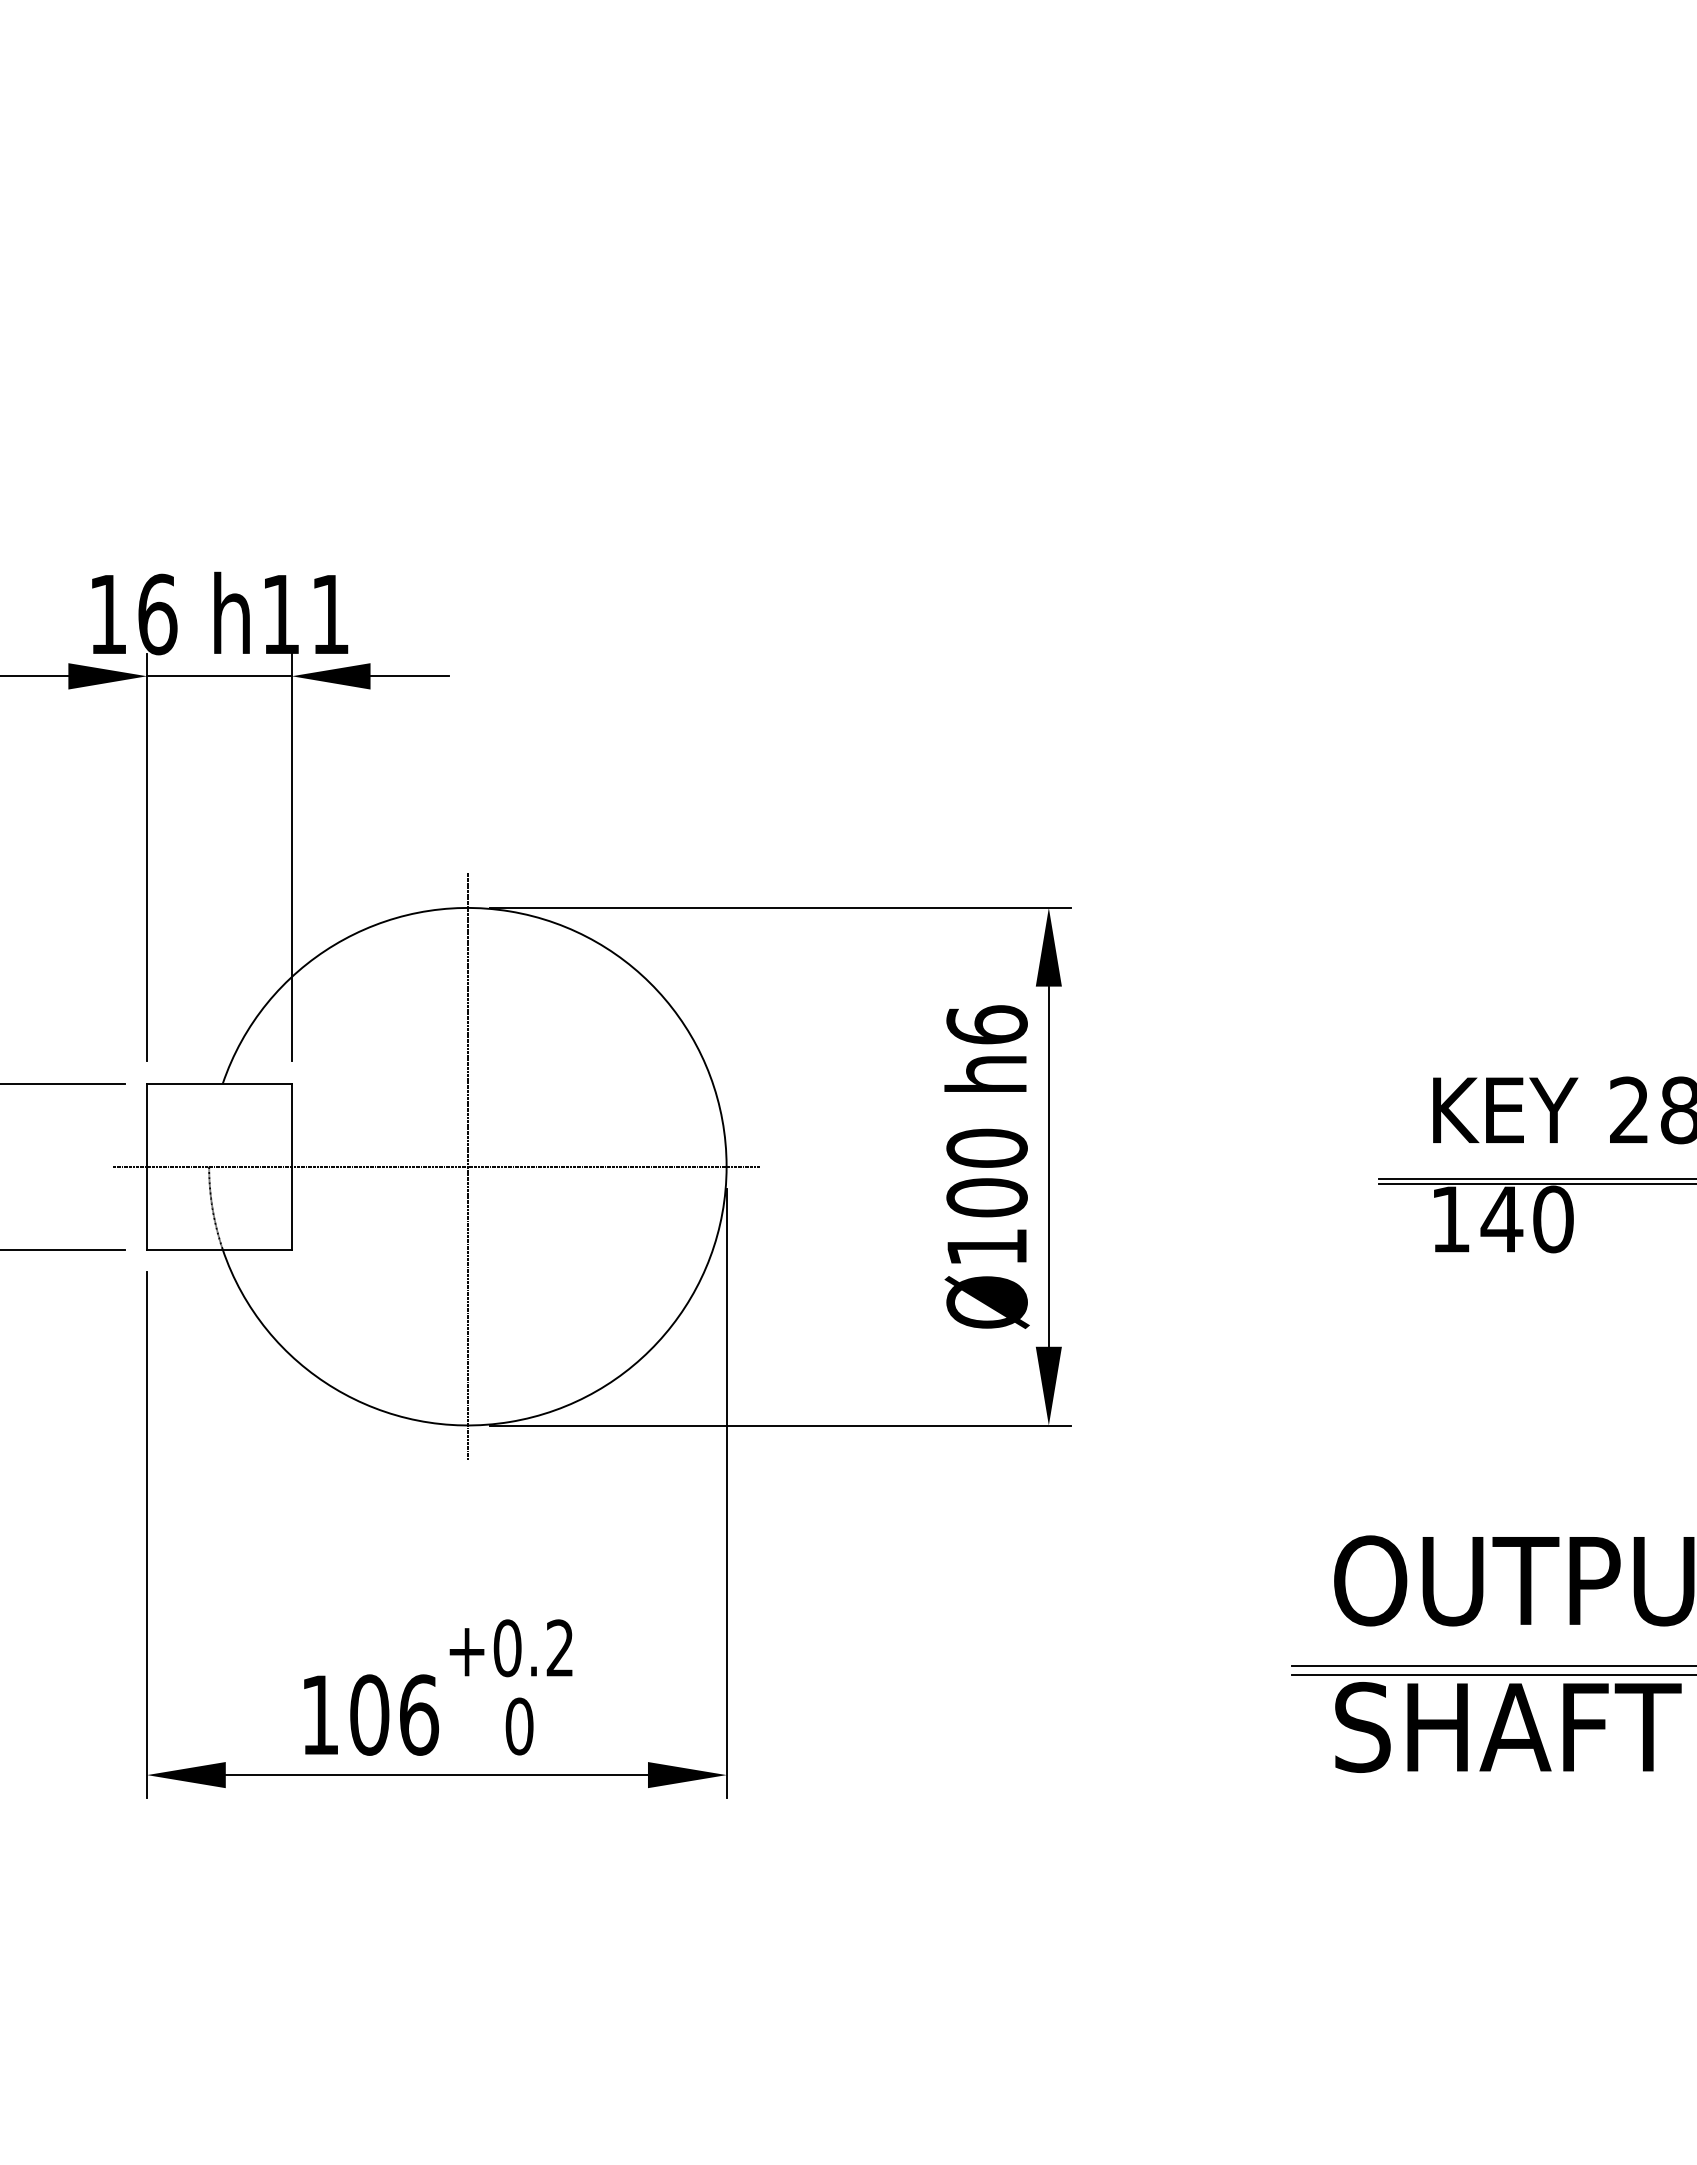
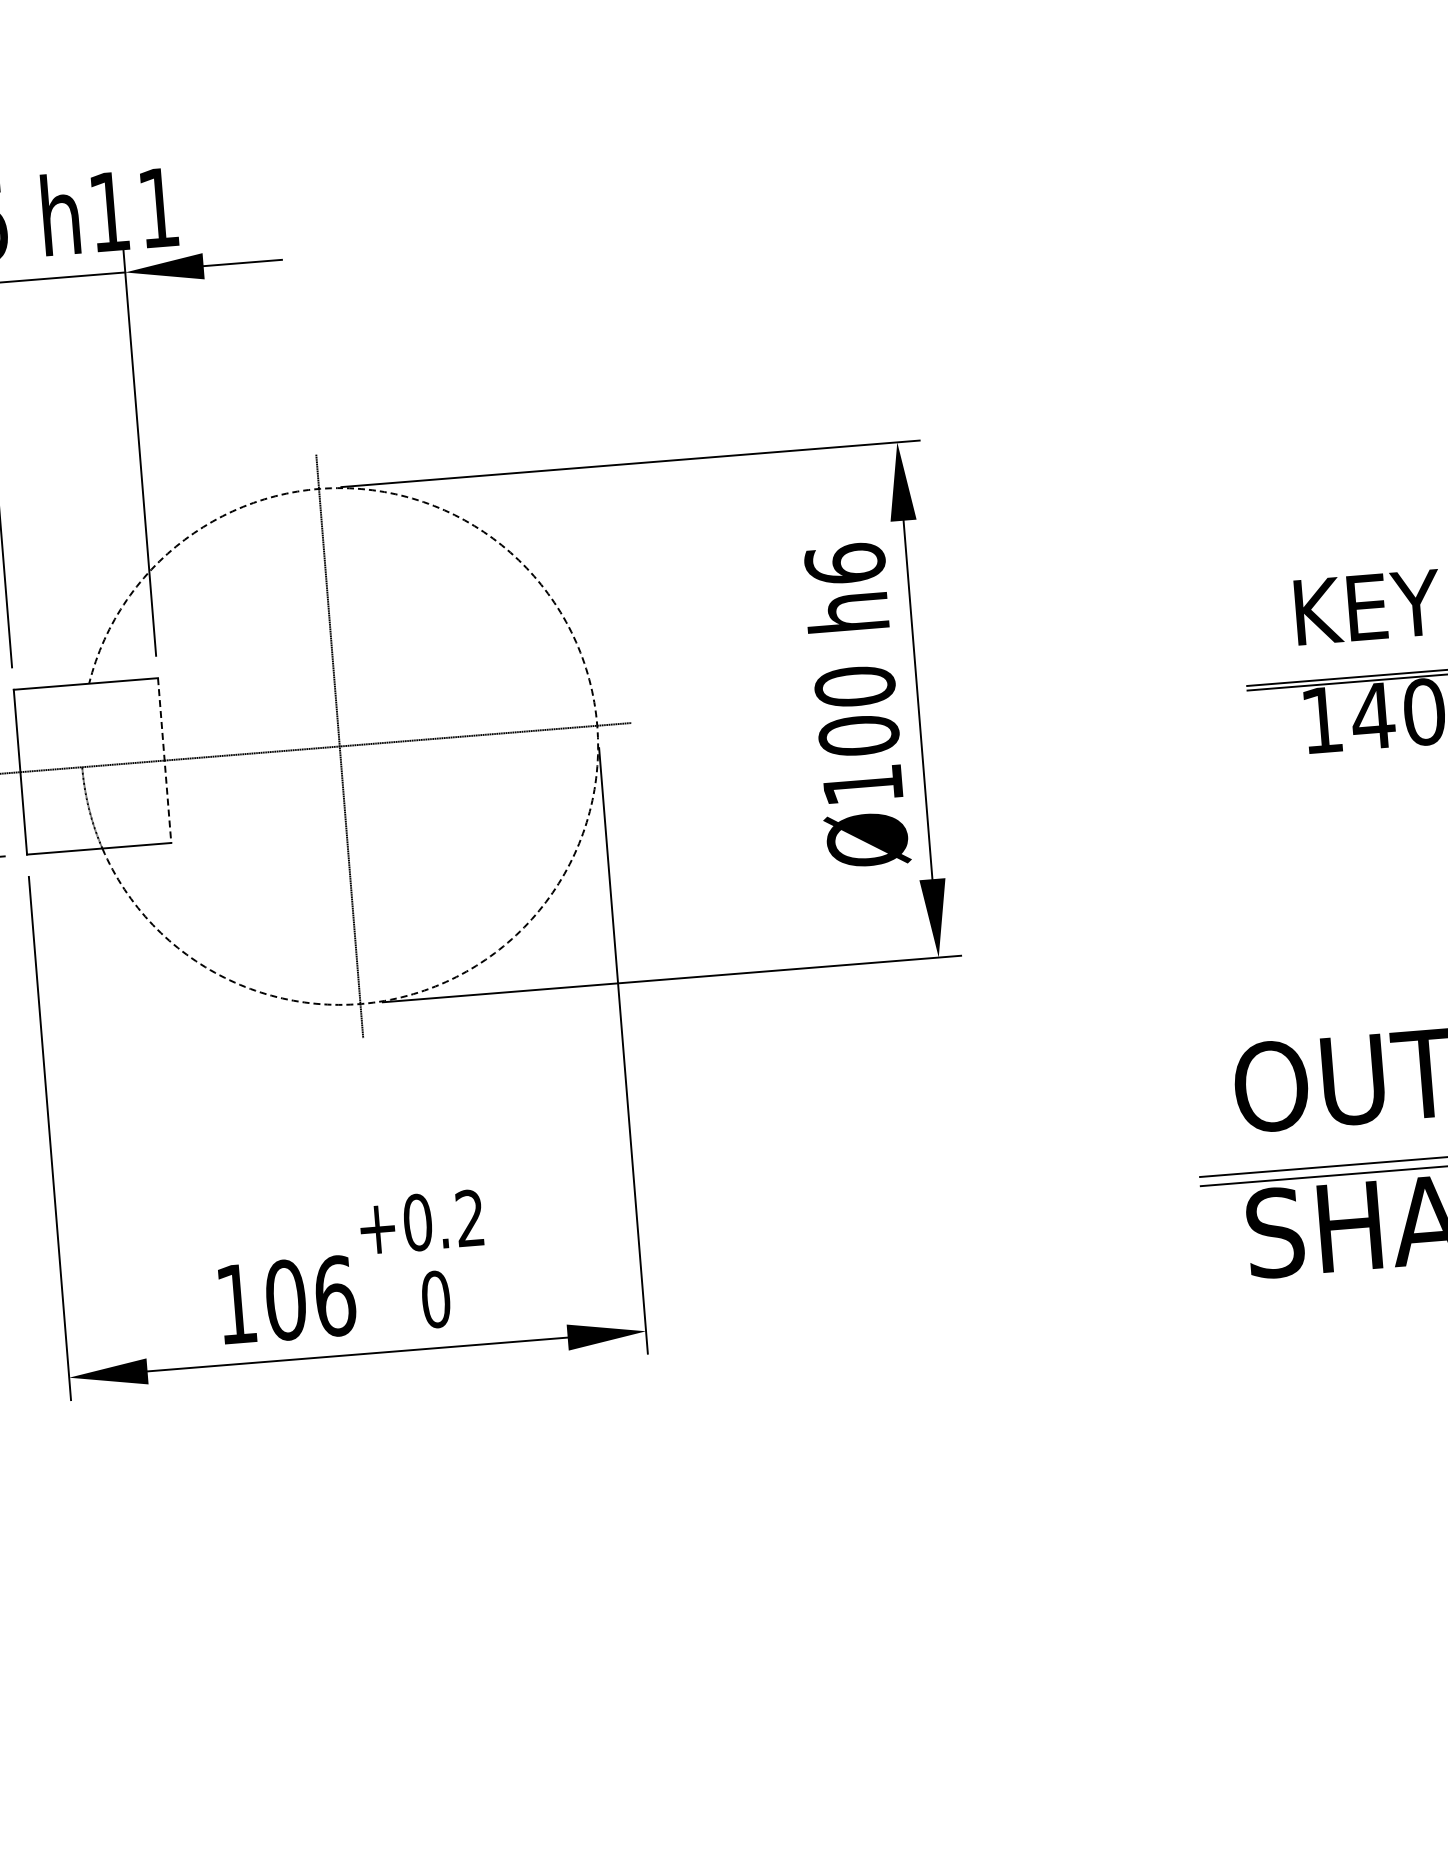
line: (291, 1166) -> (164, 760), solid -> dashed
arc: (726, 1166) -> (597, 725), solid -> dashed

